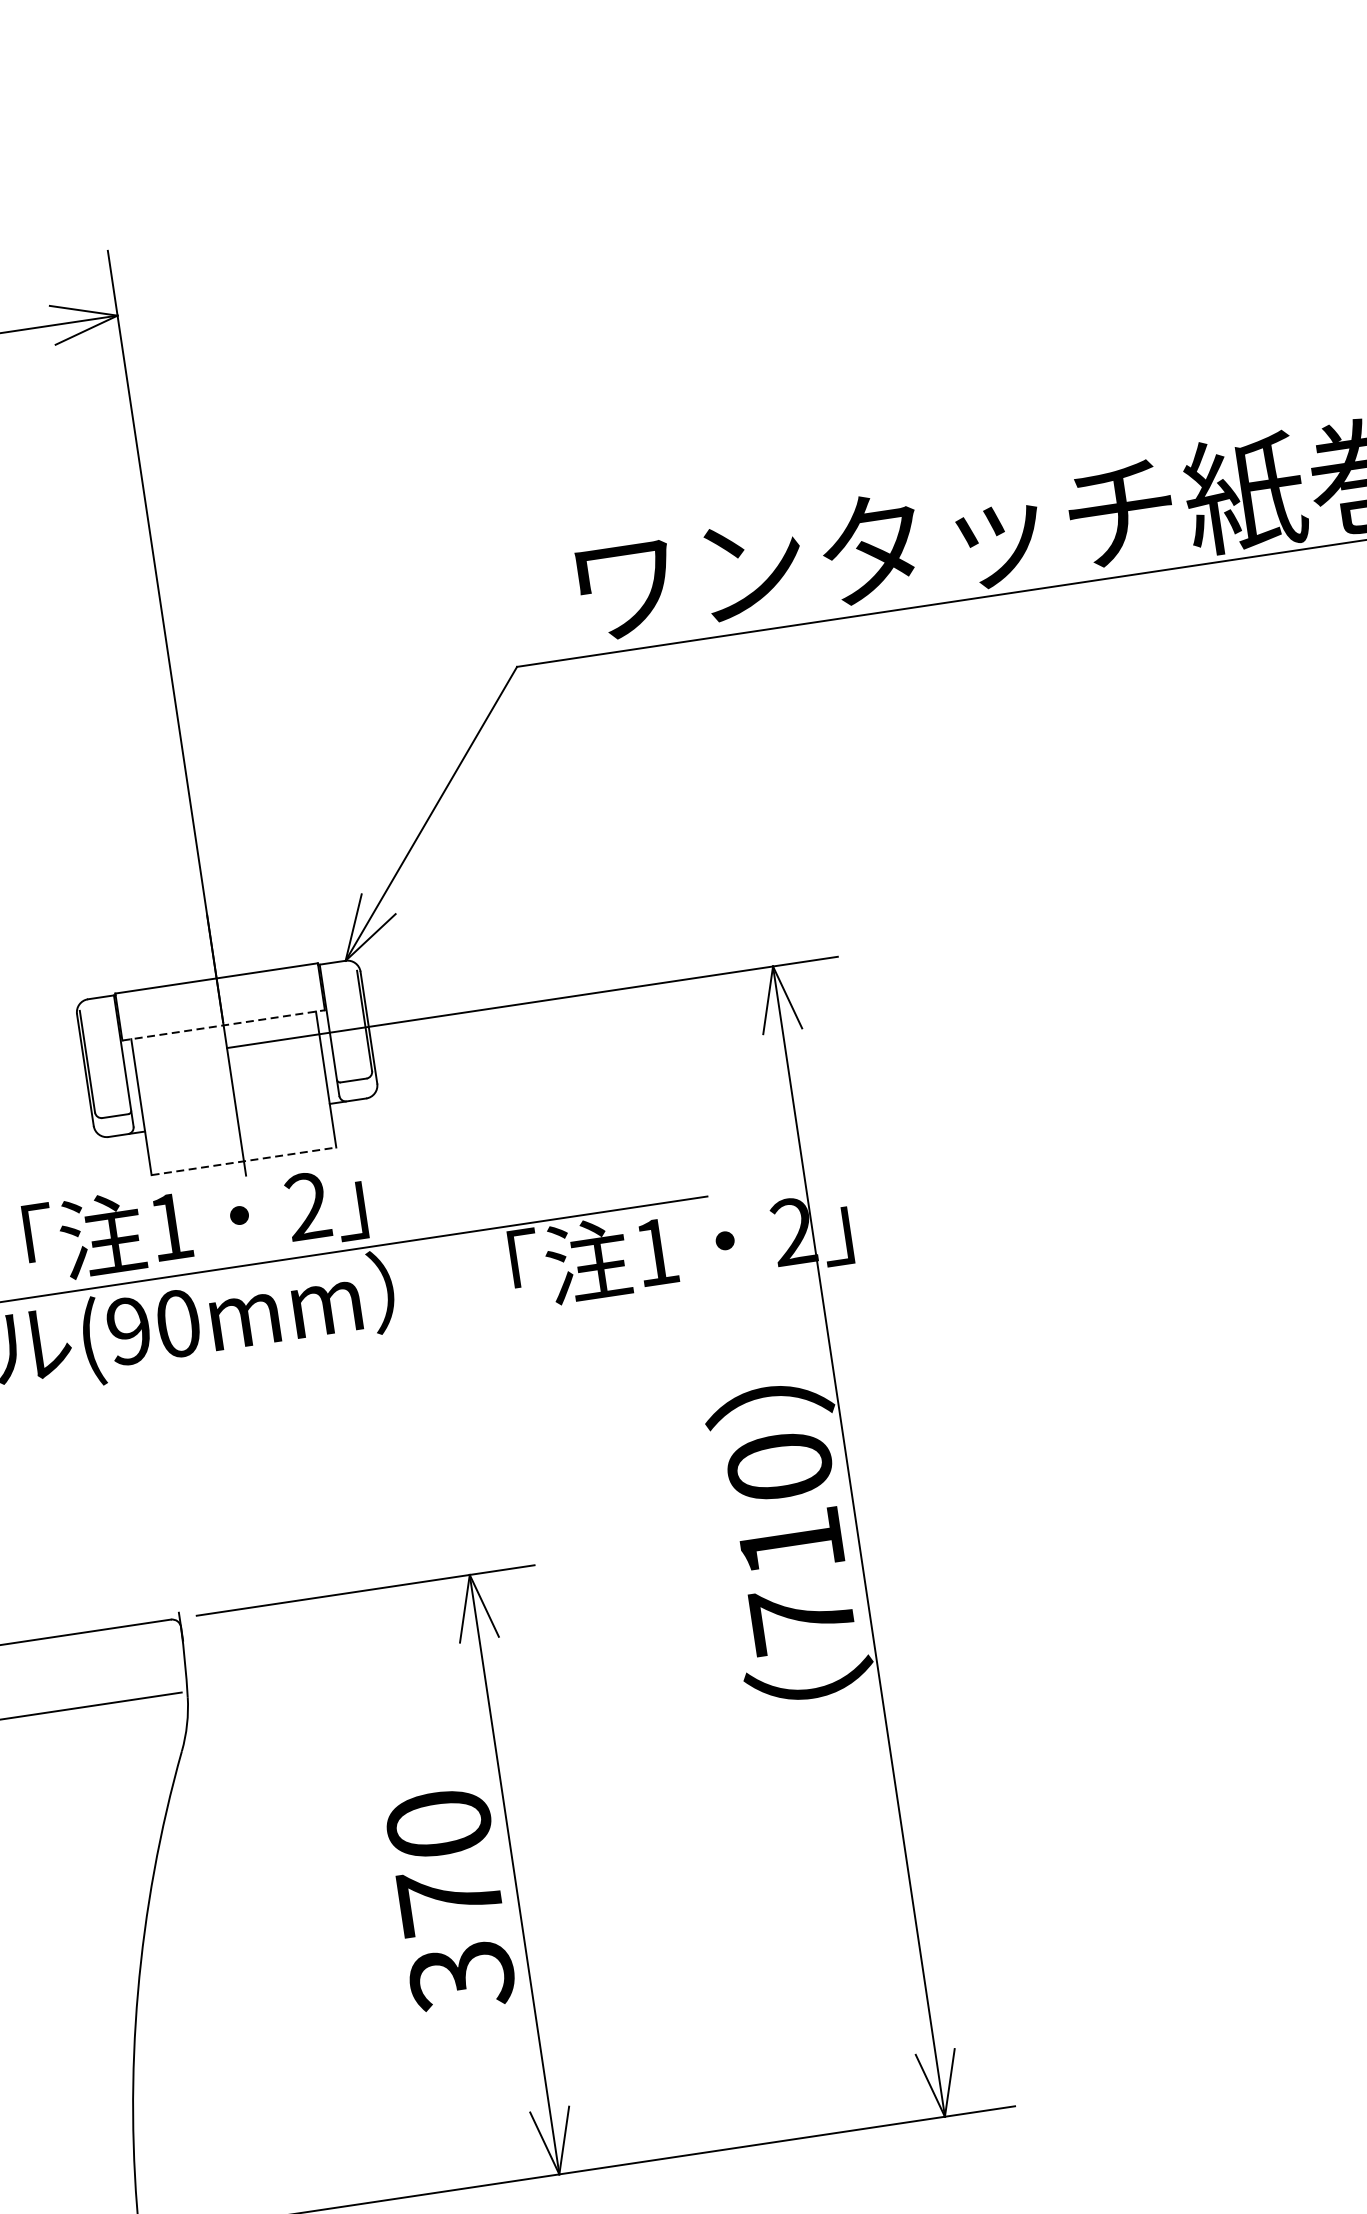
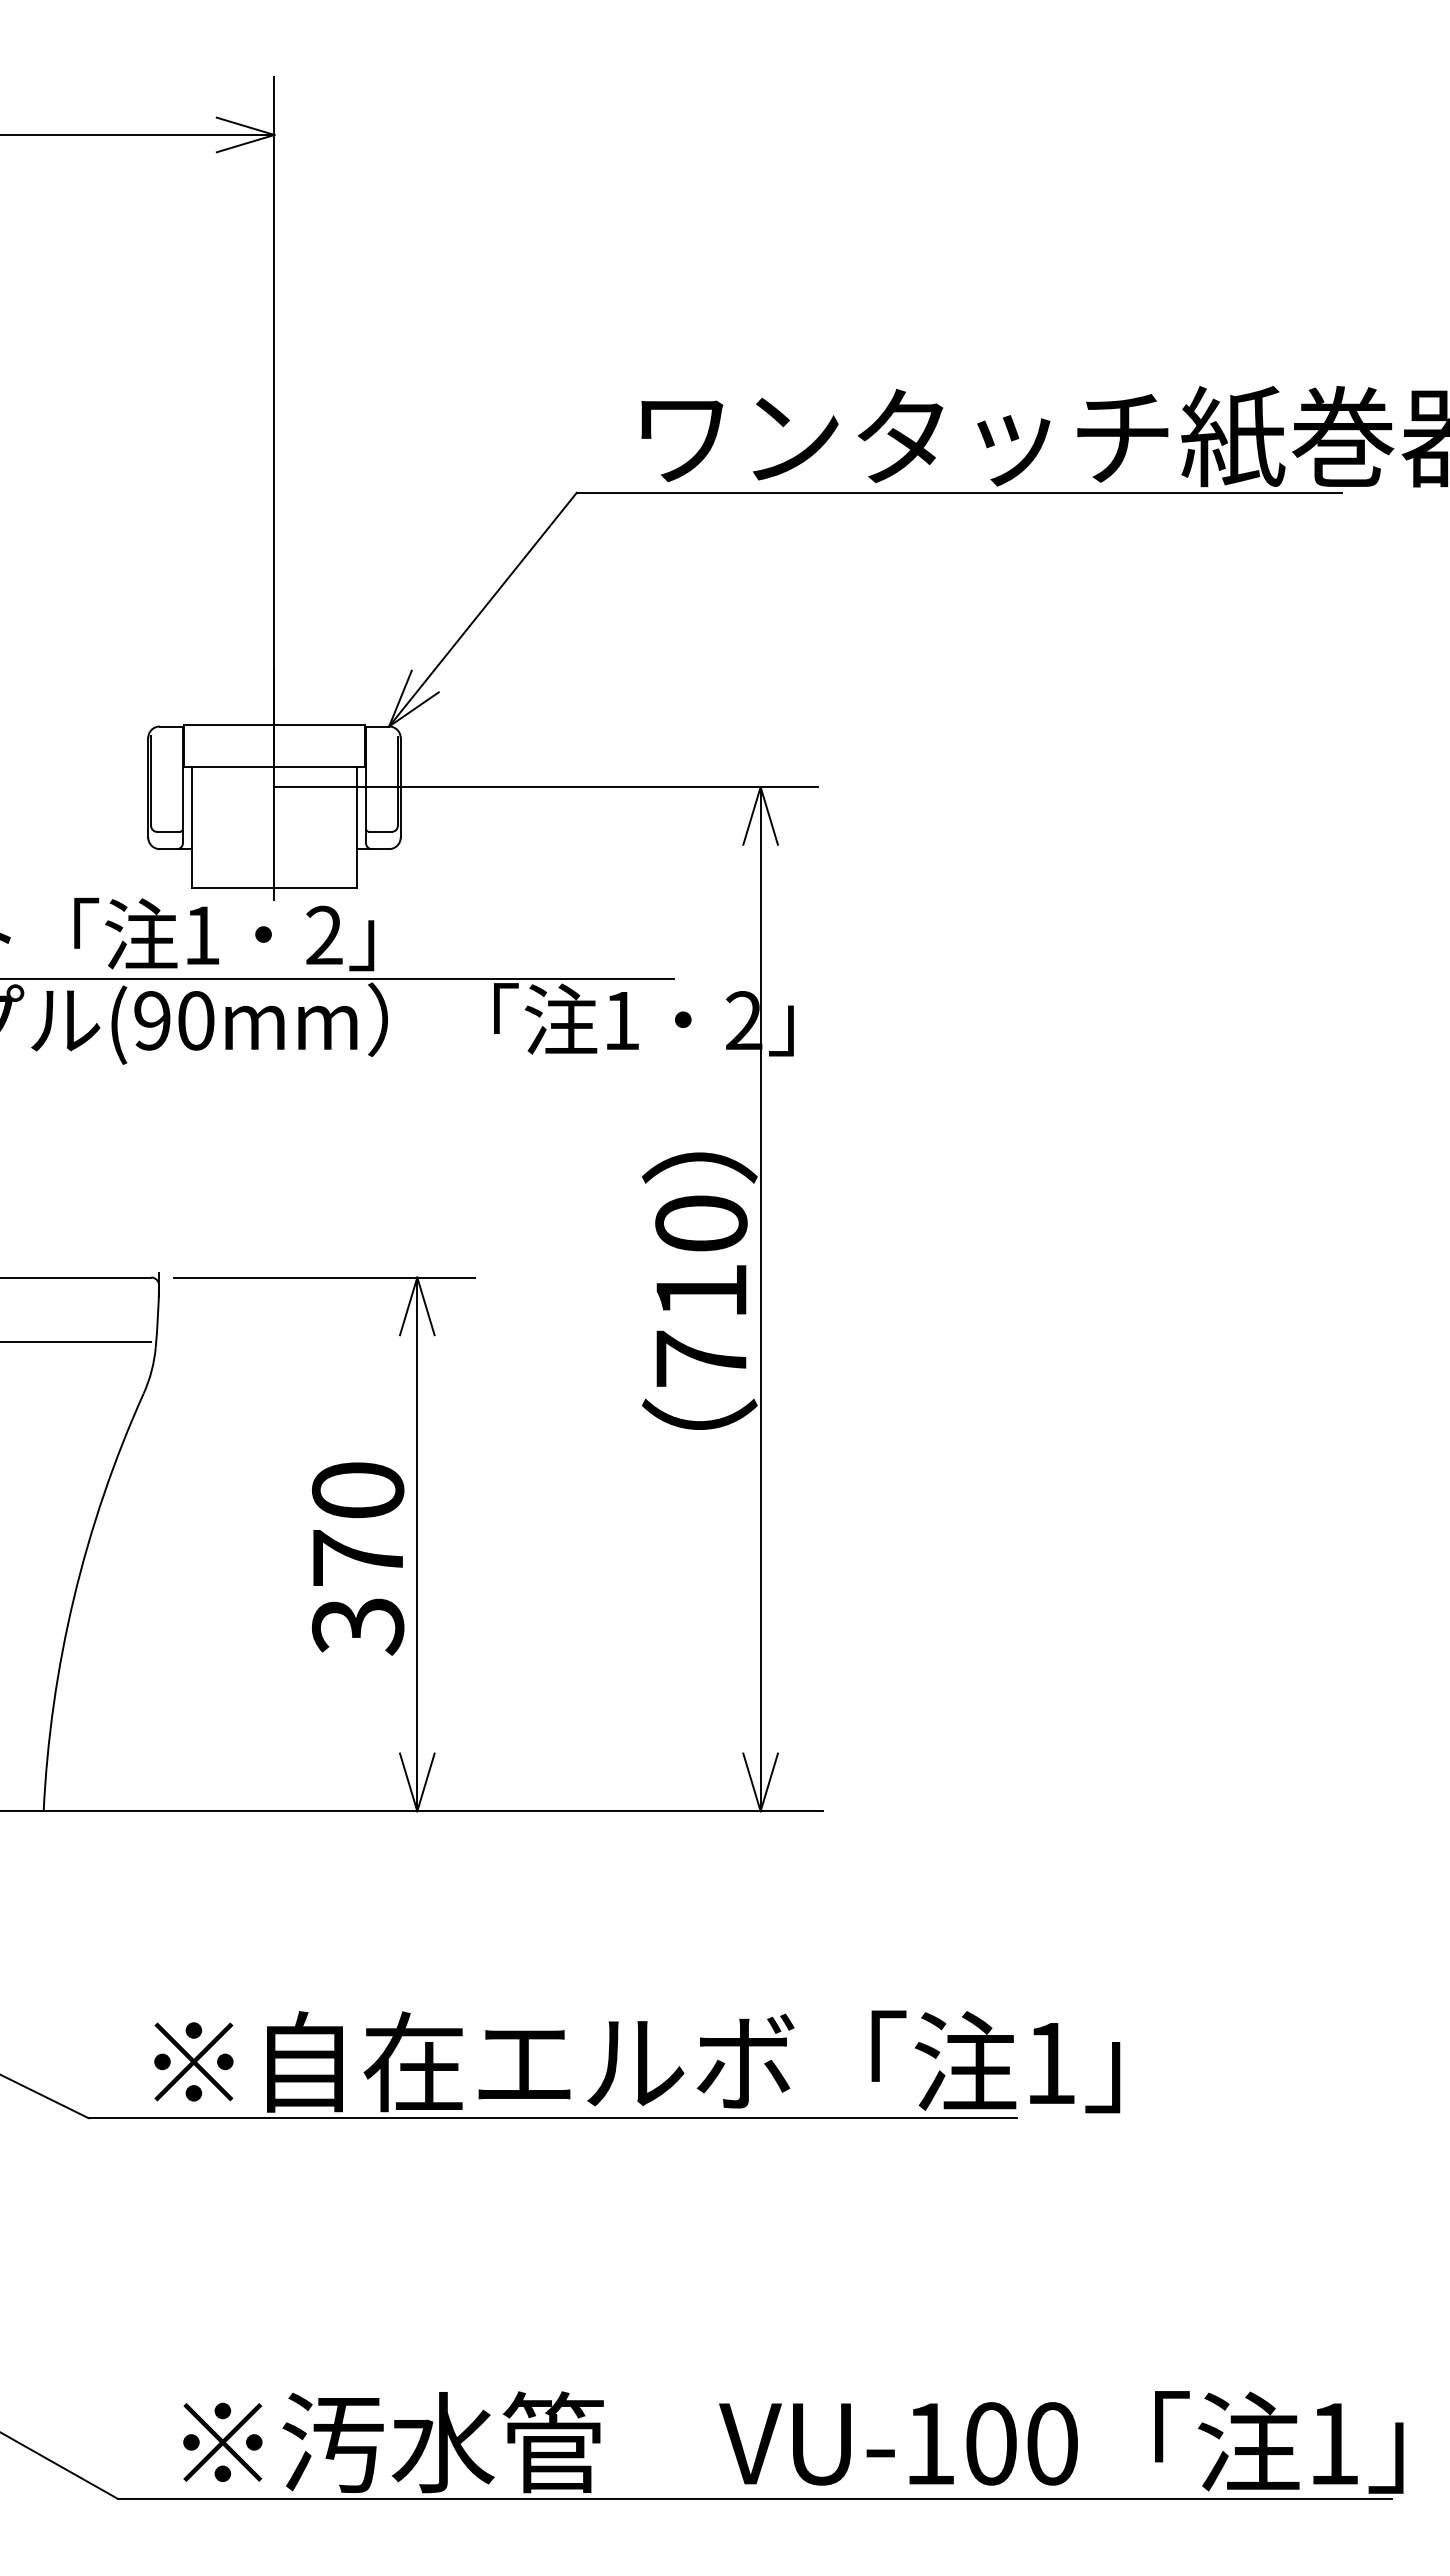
line: (223, 1024) -> (274, 766), dashed -> solid
line: (243, 1160) -> (274, 887), dashed -> solid

